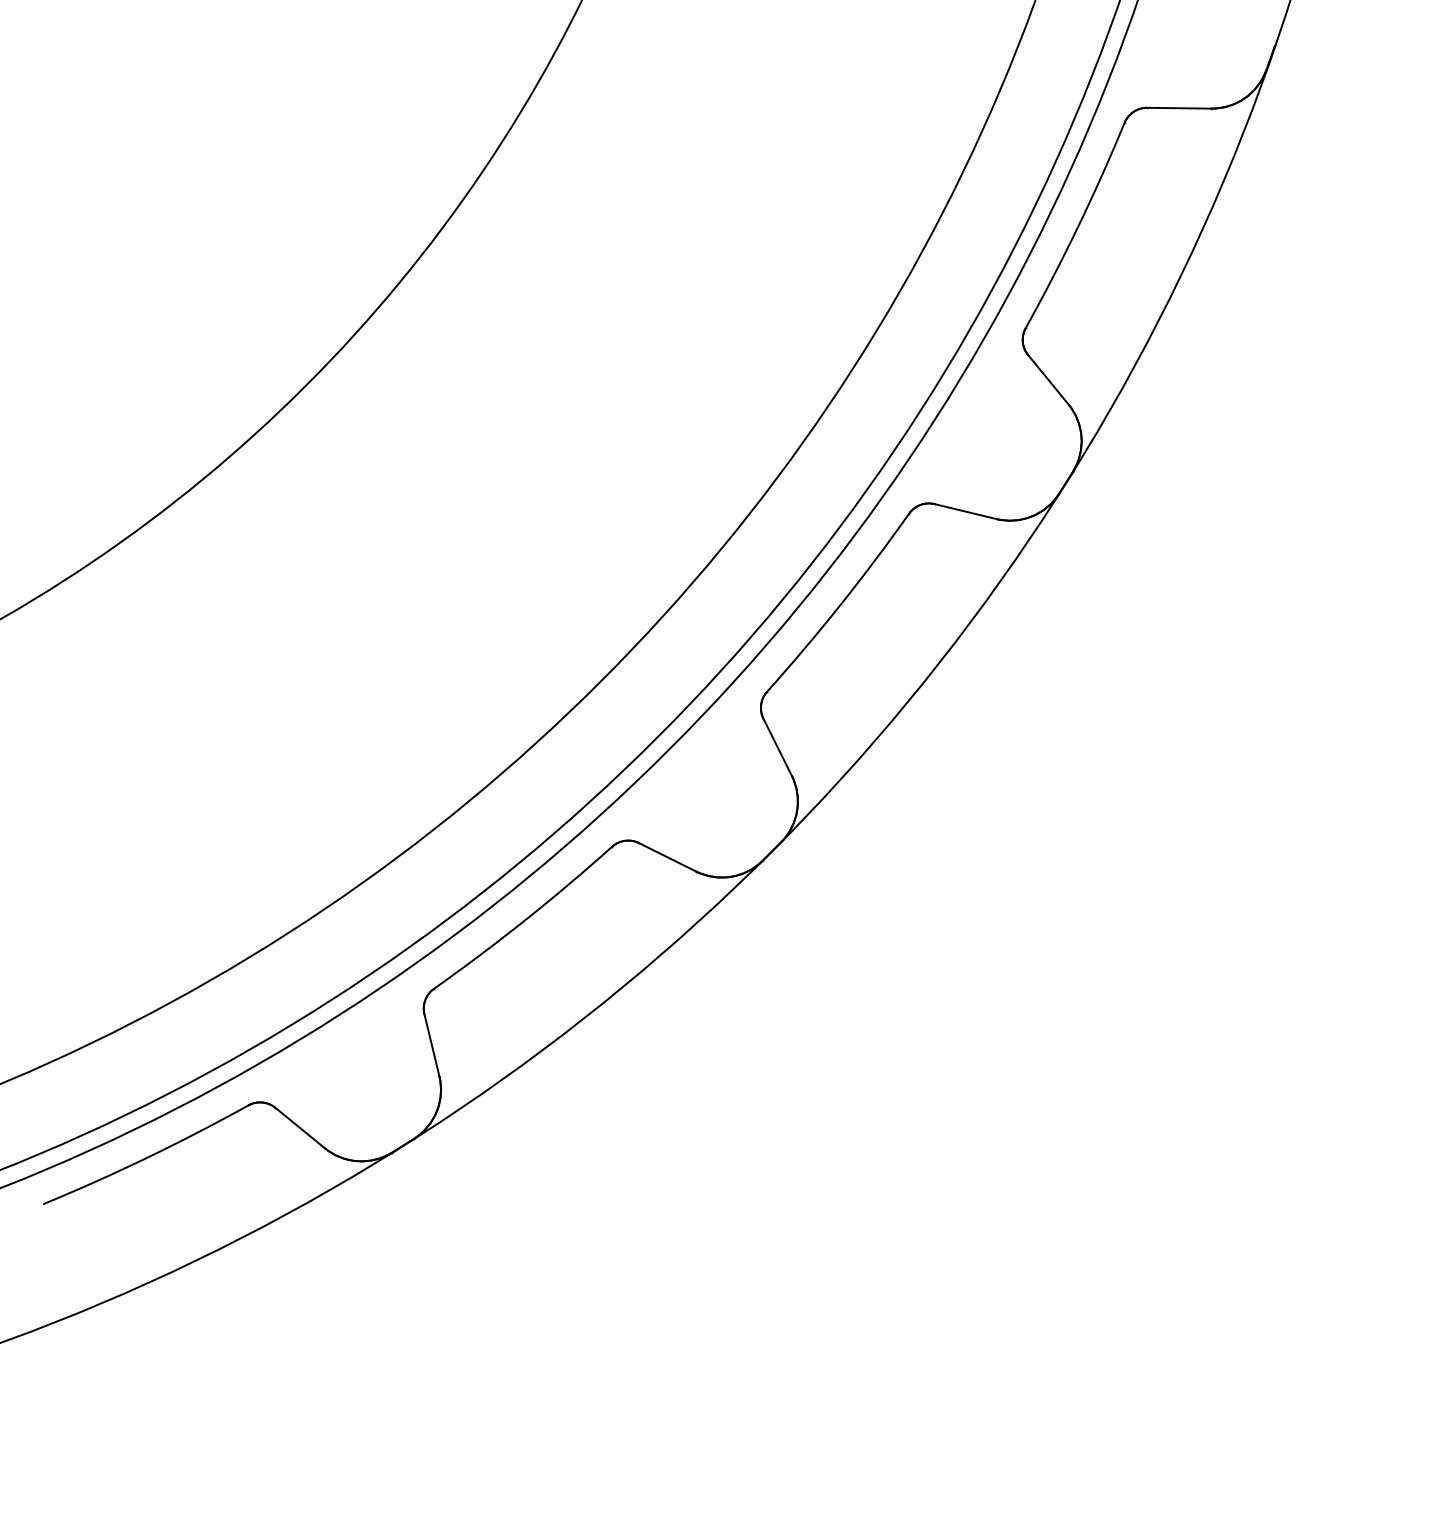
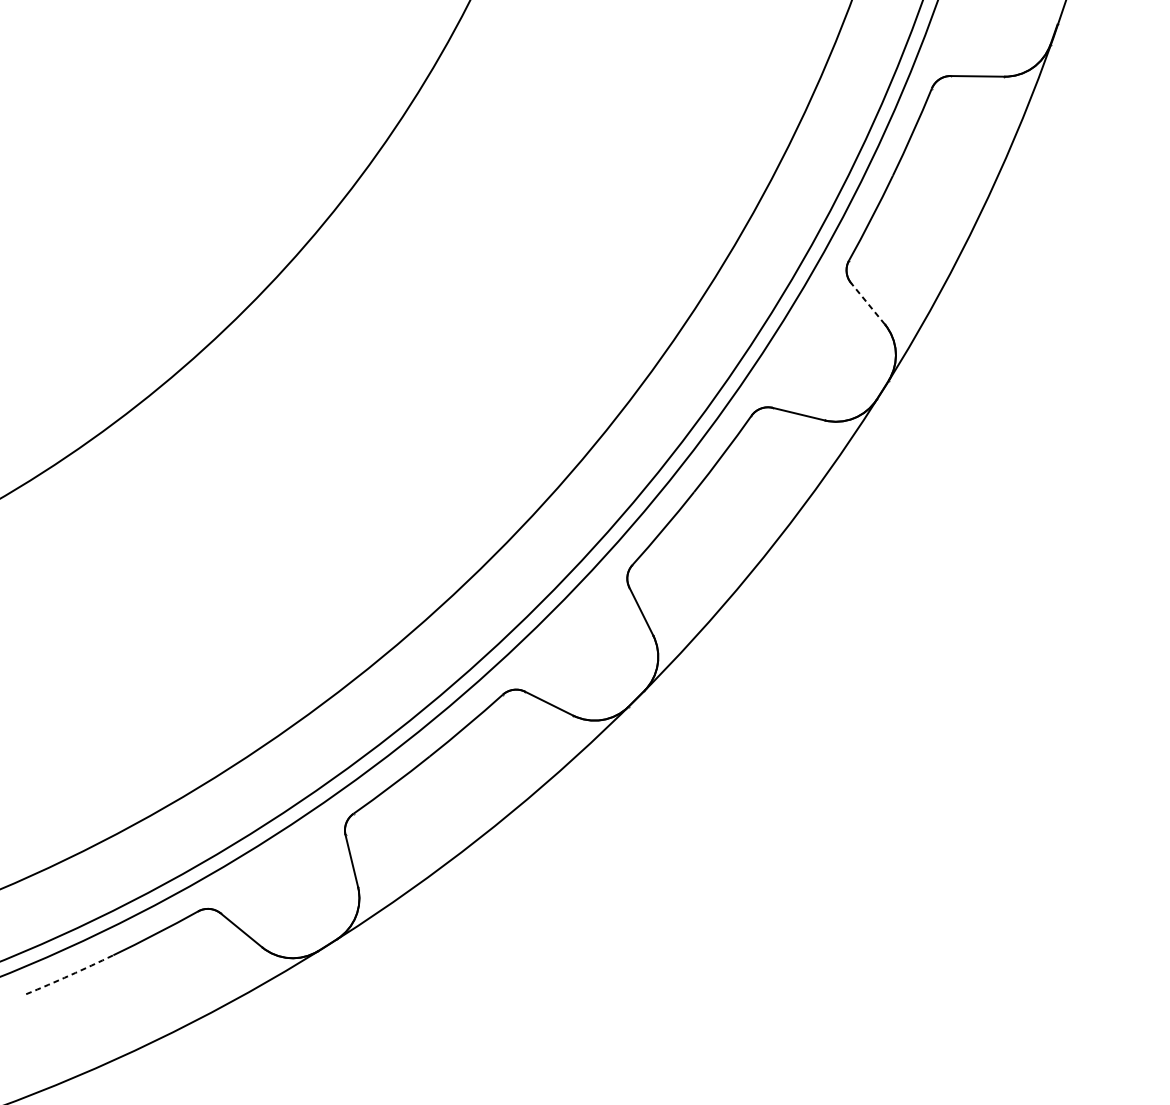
line: (1048, 379) -> (868, 303), solid -> dashed
arc: (95, 1181) -> (70, 975), solid -> dashed

